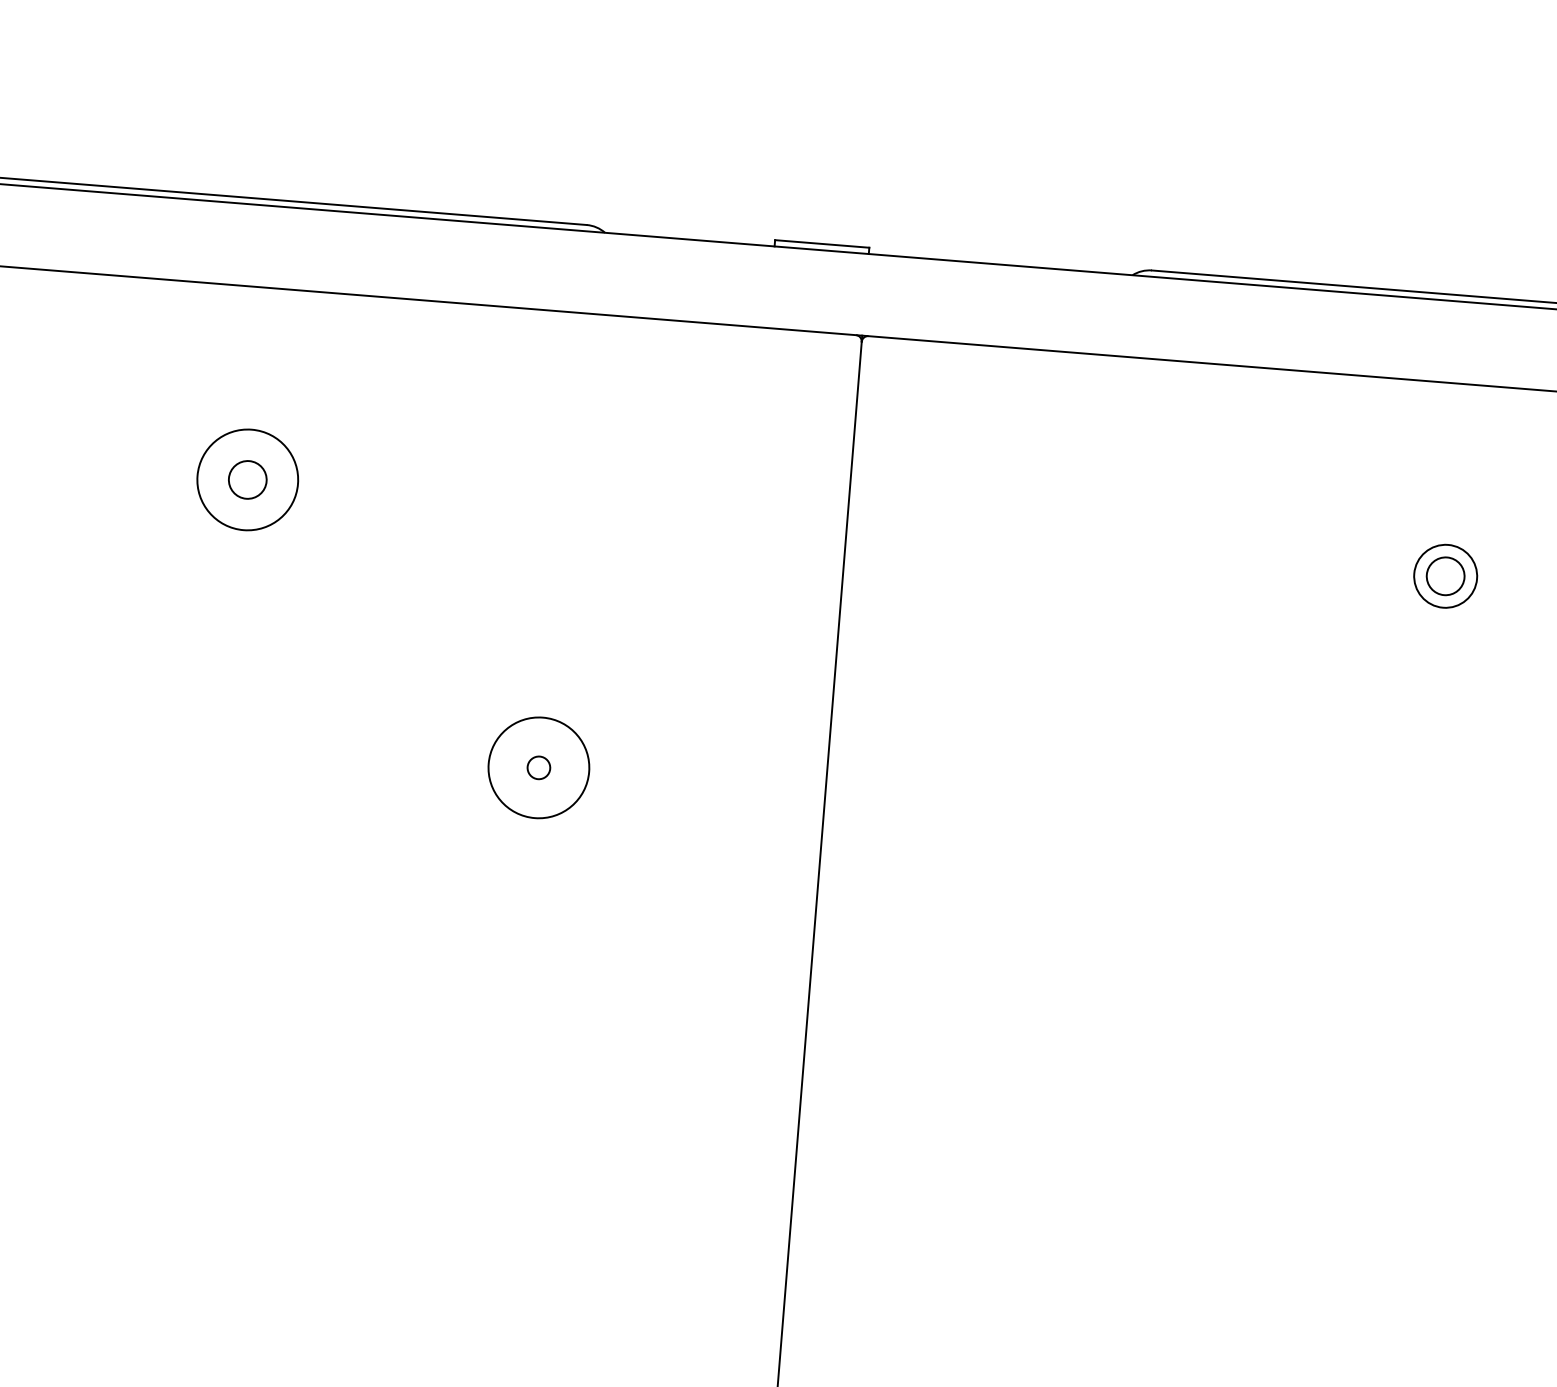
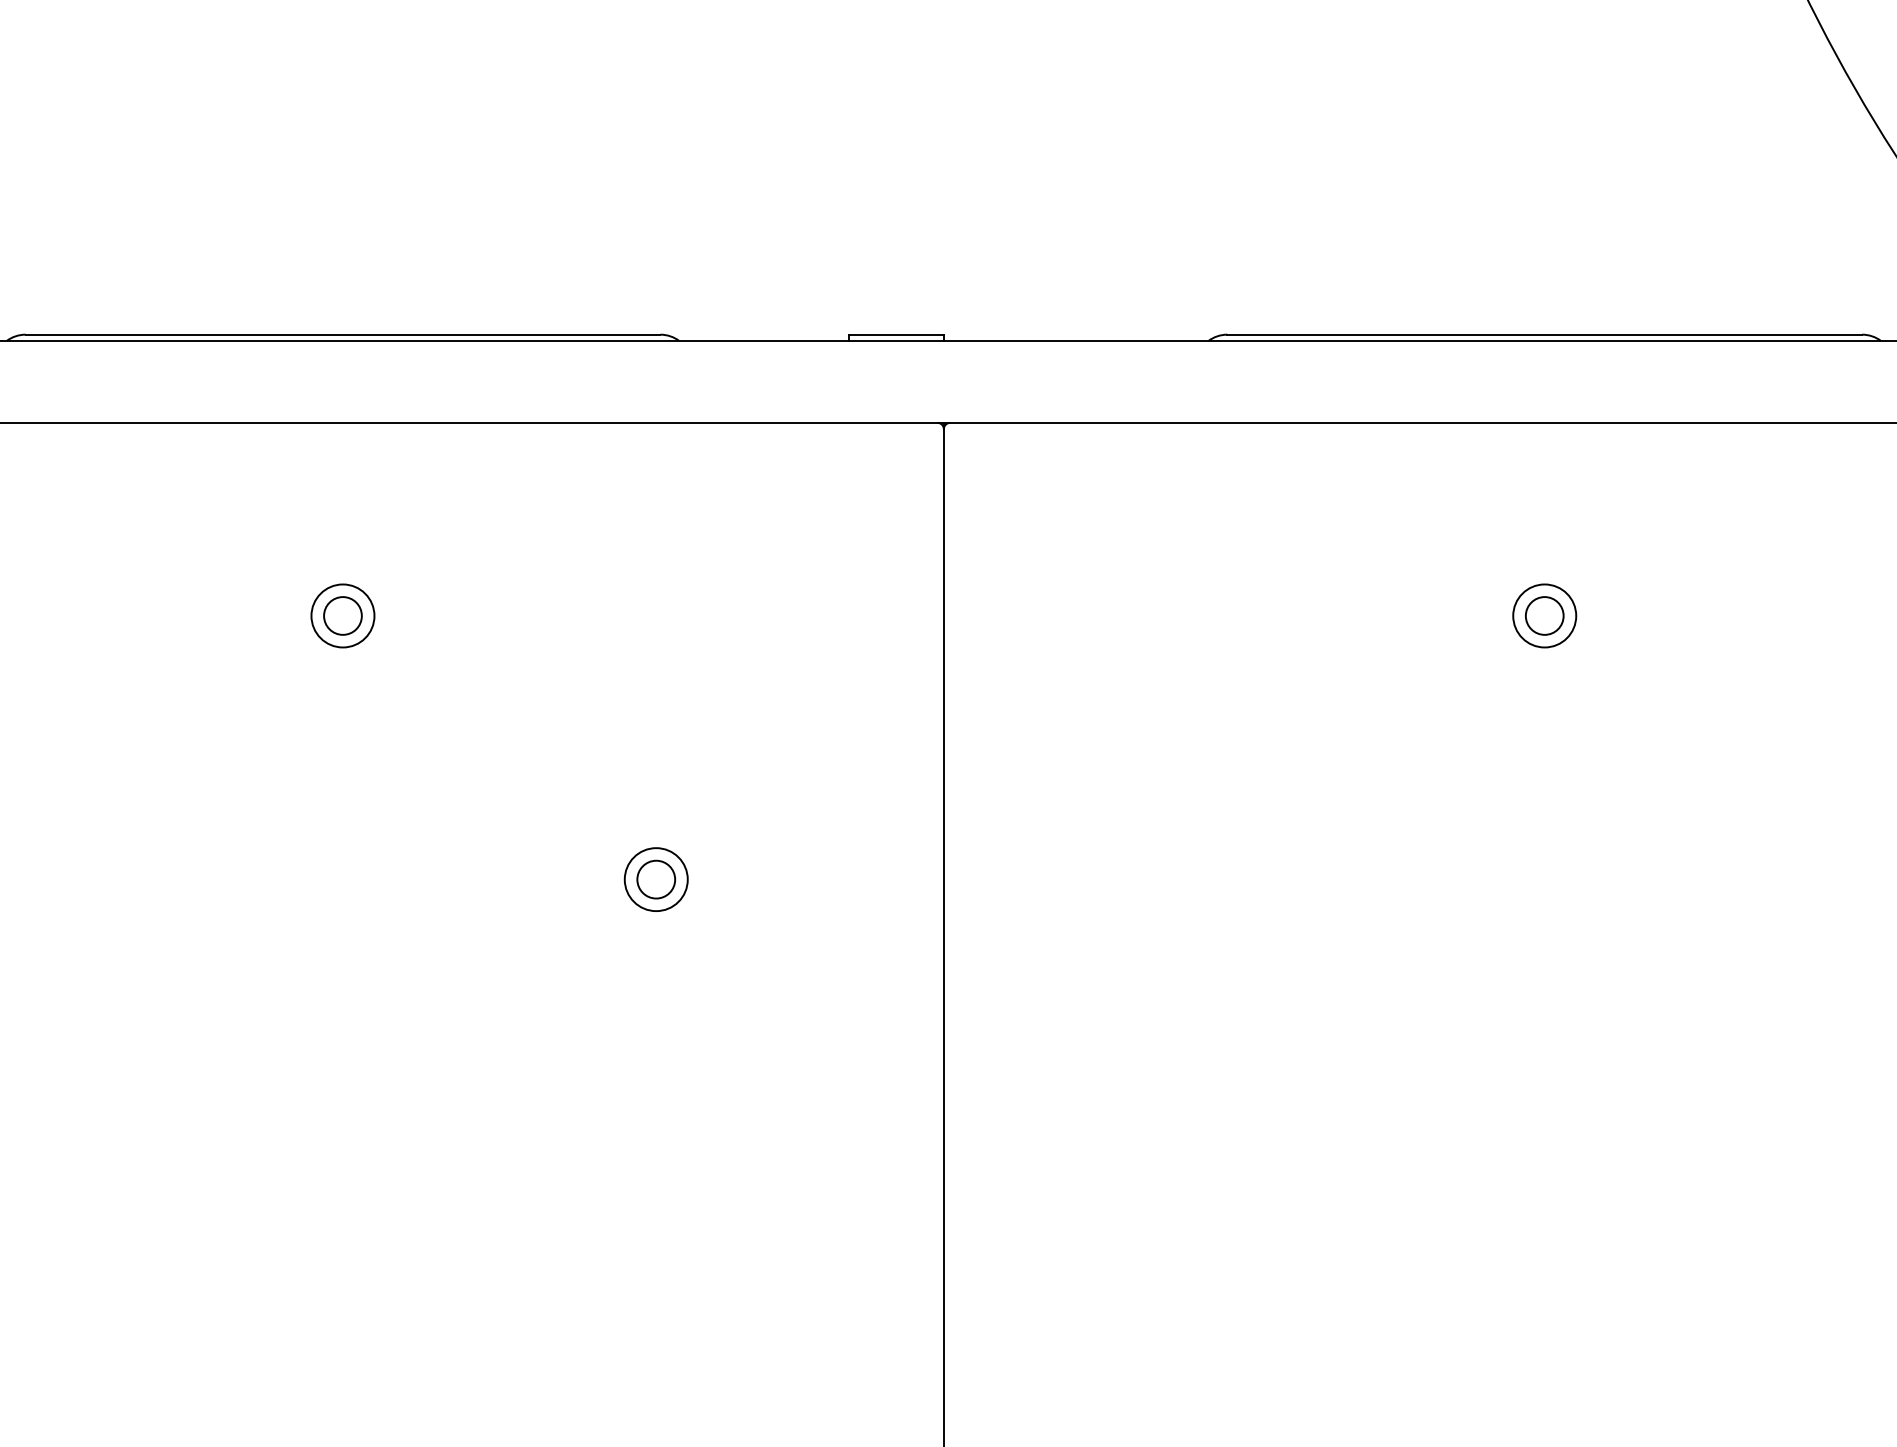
circle: (247, 479) -> (342, 615), size x0.62
circle: (538, 767) -> (655, 879), size x0.62
circle: (539, 767) -> (656, 879), size x1.67

